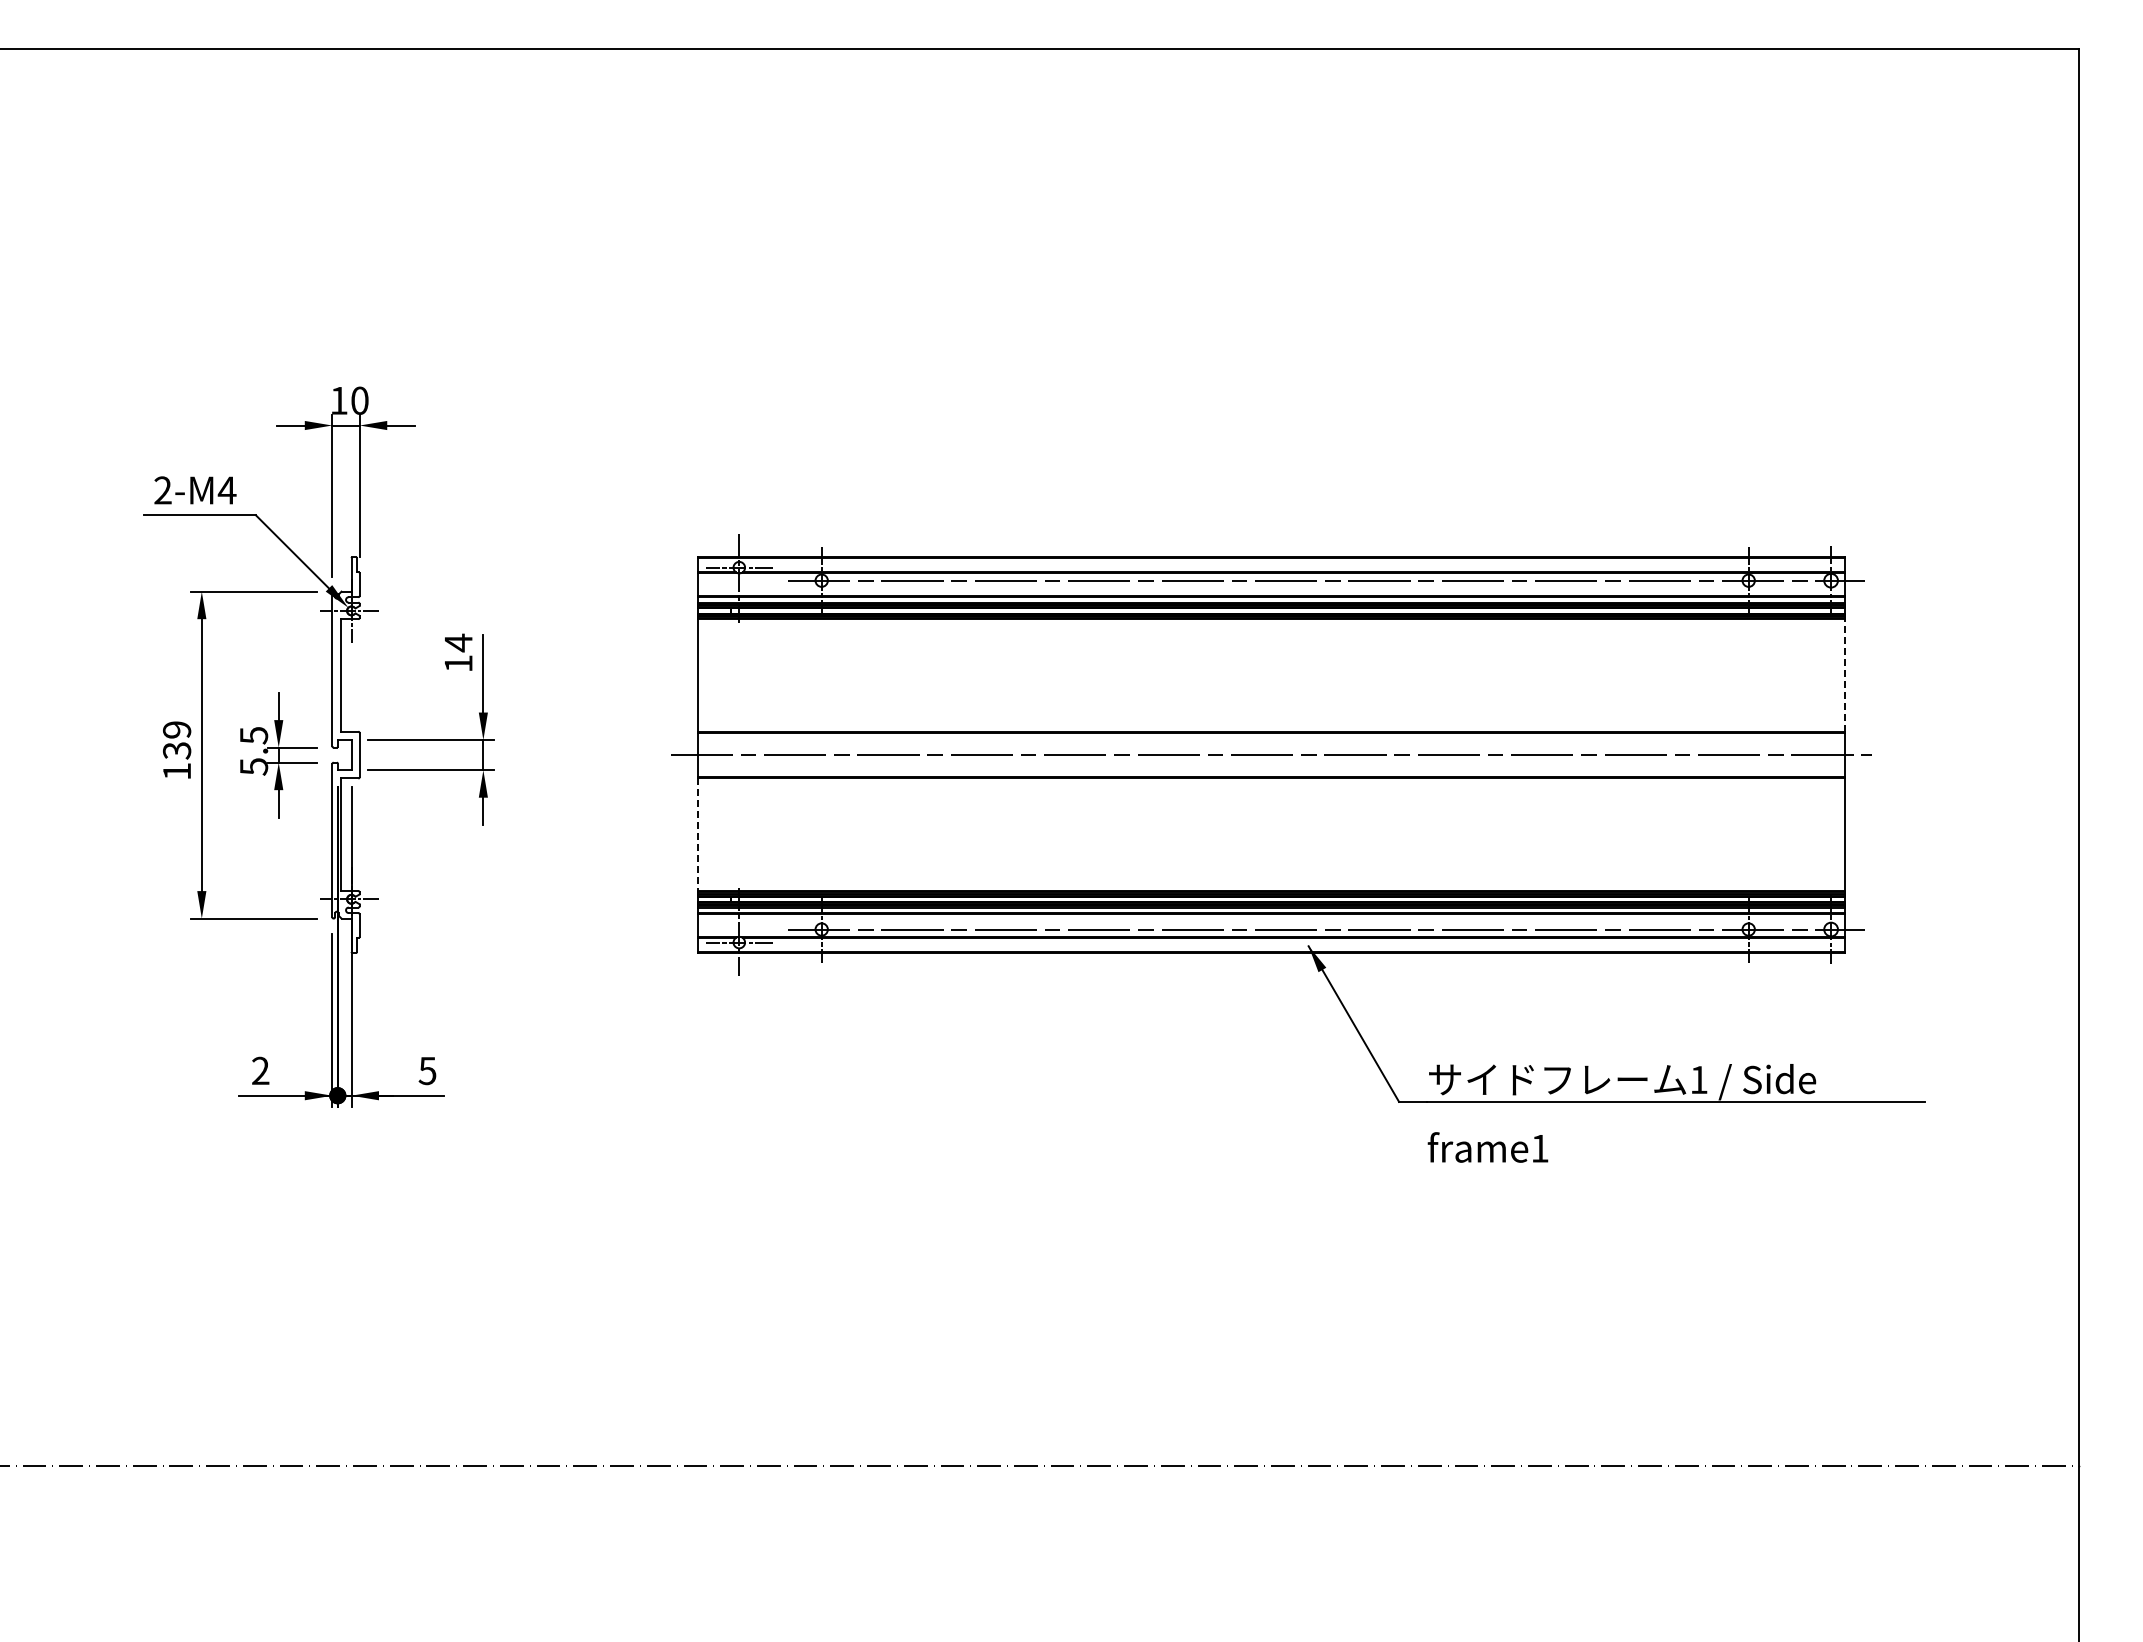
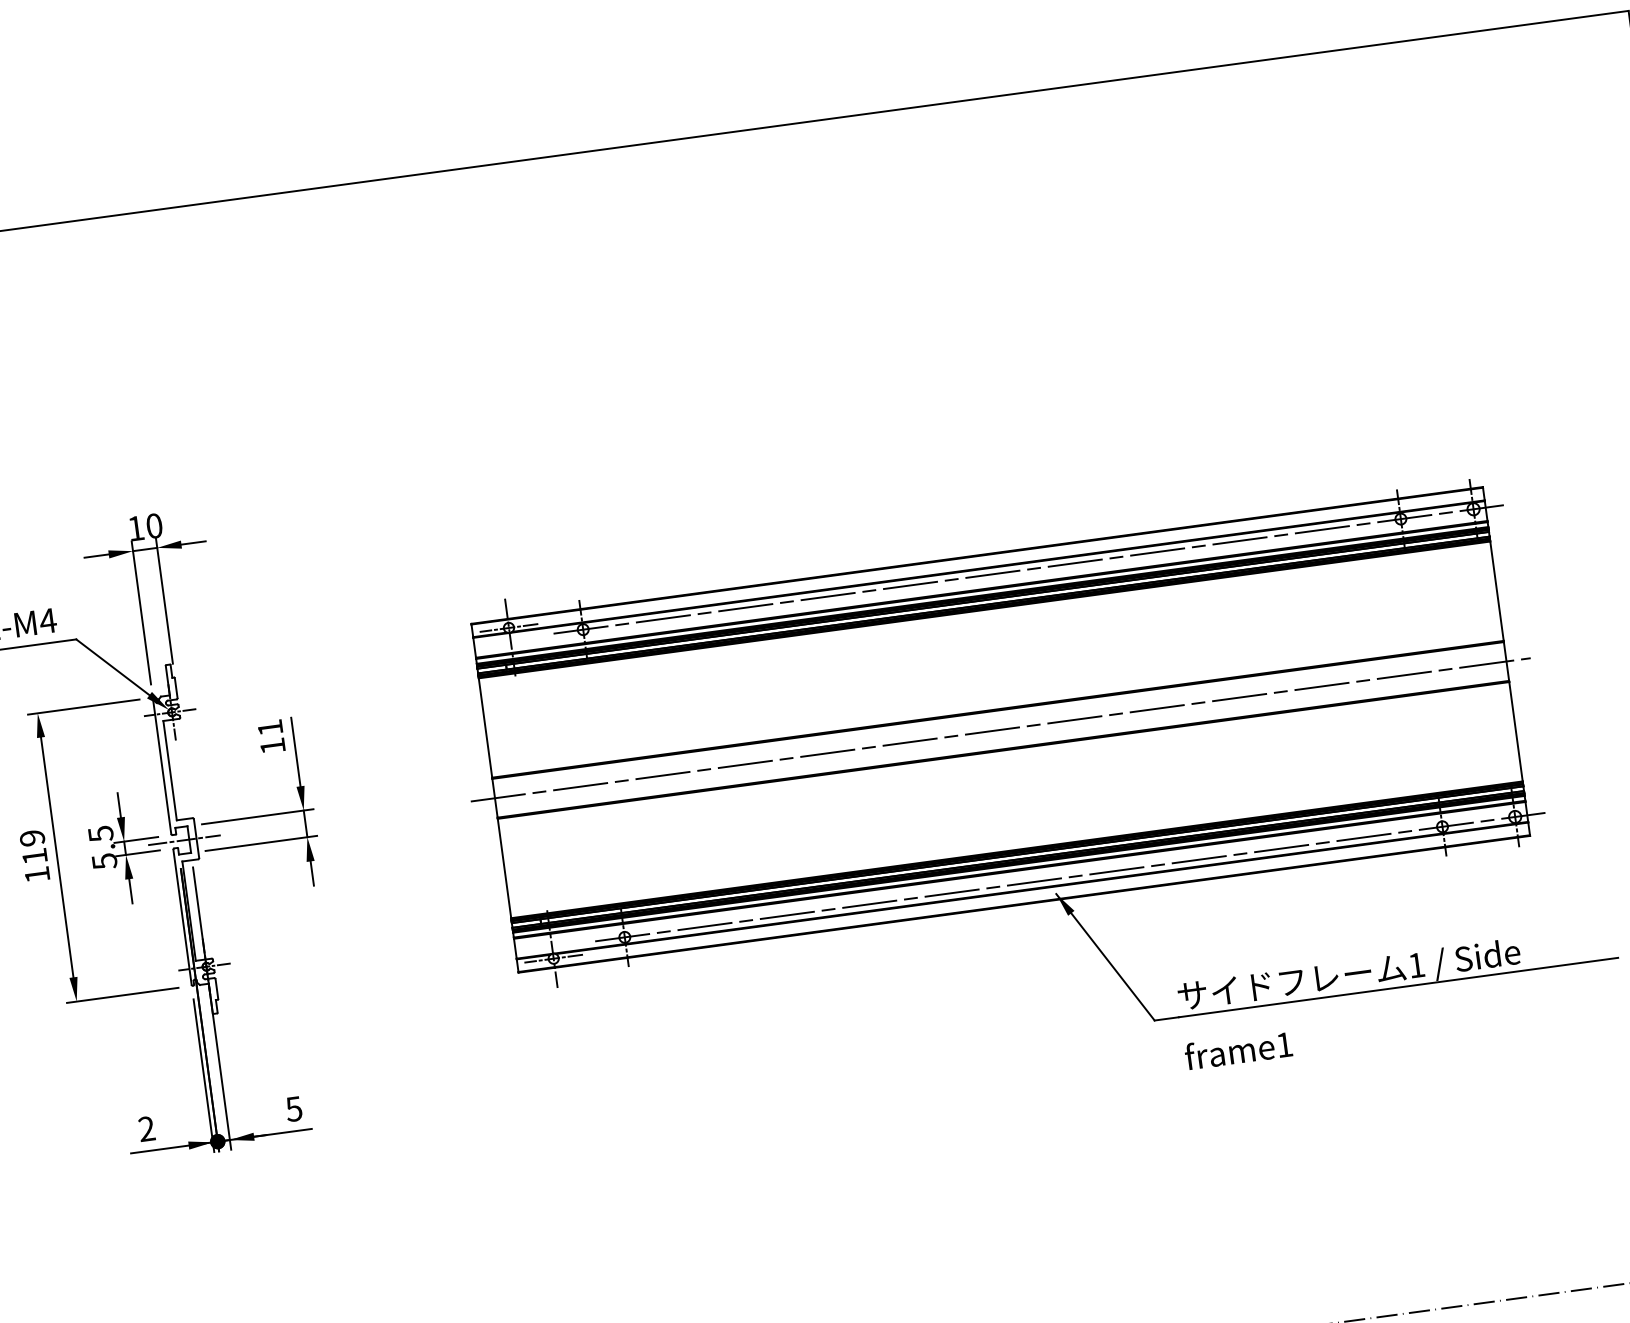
text: (458, 642) -> (270, 727), 14 -> 11
line: (1844, 674) -> (1496, 590), dashed -> solid
text: (177, 750) -> (35, 856), 139 -> 119
line: (345, 755) -> (184, 840), added
line: (698, 835) -> (504, 869), dashed -> solid

